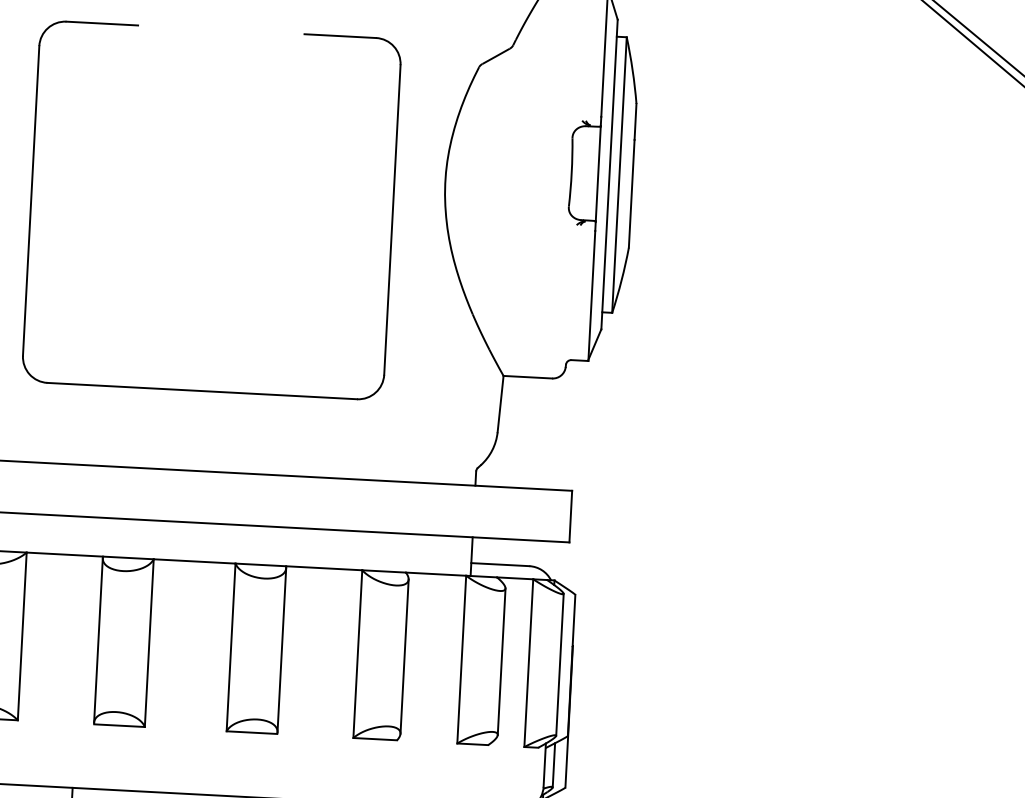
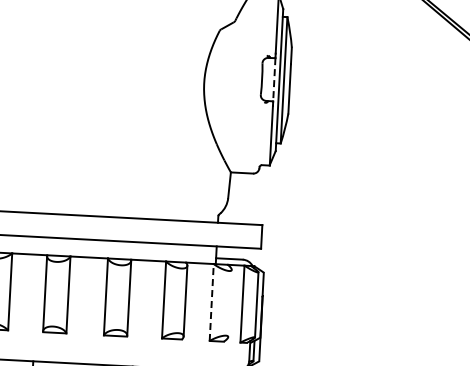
line: (598, 173) -> (274, 79), solid -> dashed
part: (33, 203) -> (15, 93), removed
line: (461, 659) -> (211, 302), solid -> dashed
line: (500, 661) -> (229, 303), removed

